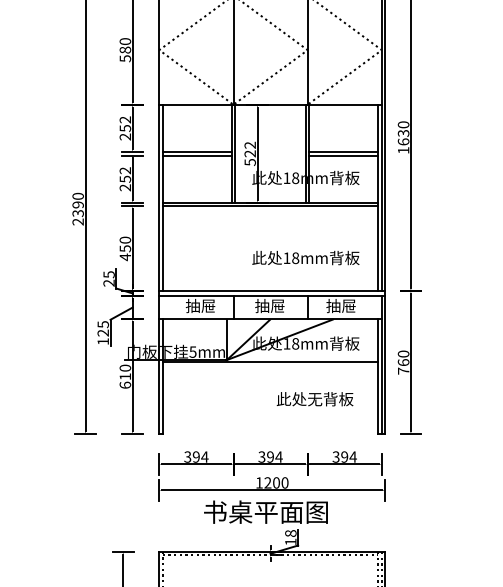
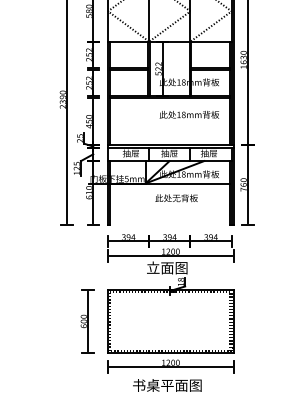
text: (304, 257) -> (188, 114), moved
text: (314, 399) -> (176, 198), moved
text: (266, 511) -> (167, 267), 书桌平面图 -> 立面图

